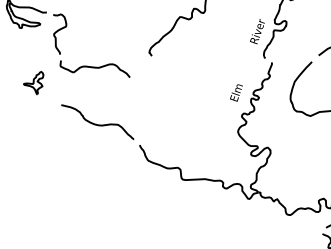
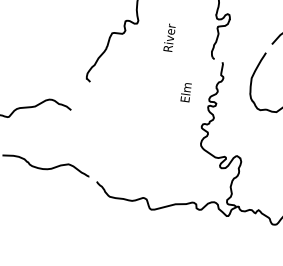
text: (257, 31) -> (169, 37), moved
text: (236, 92) -> (186, 92), moved

